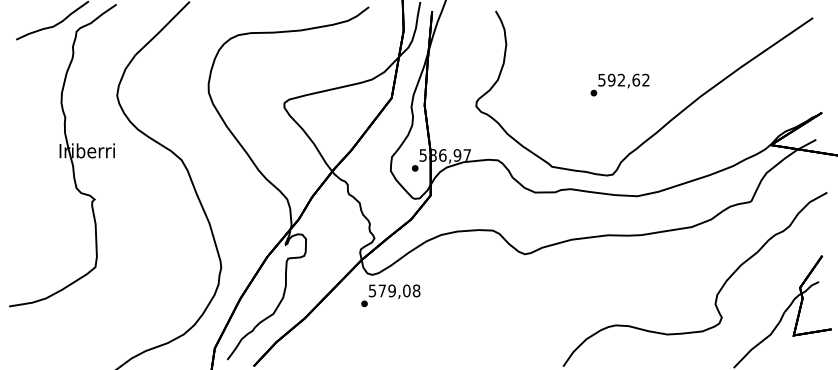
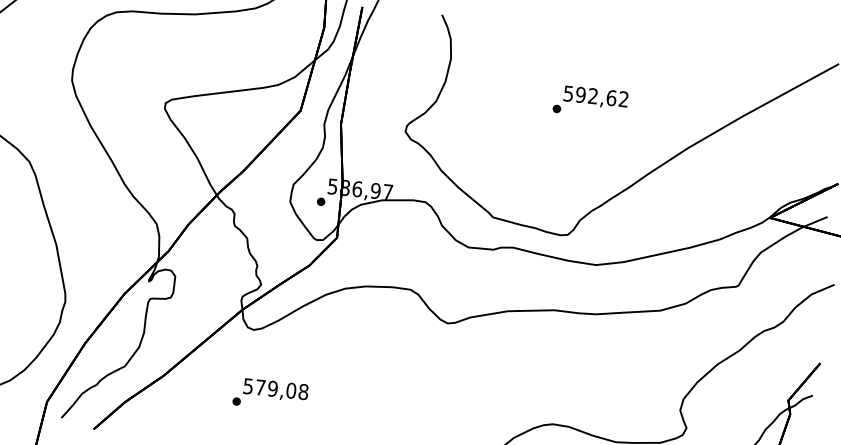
text: (619, 84) -> (590, 101), moved
text: (390, 295) -> (270, 394), moved

